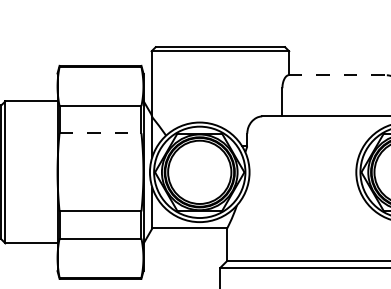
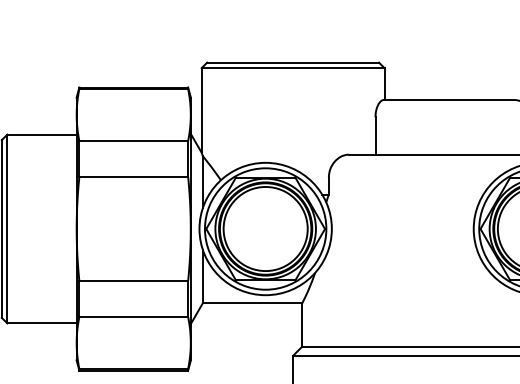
line: (338, 75) -> (450, 100), dashed -> solid
line: (100, 133) -> (133, 177), dashed -> solid

